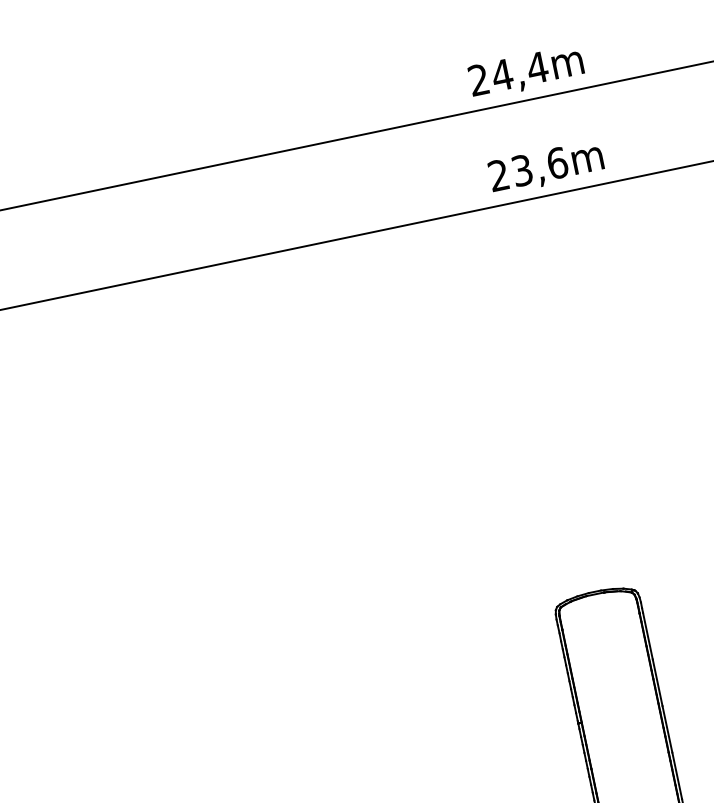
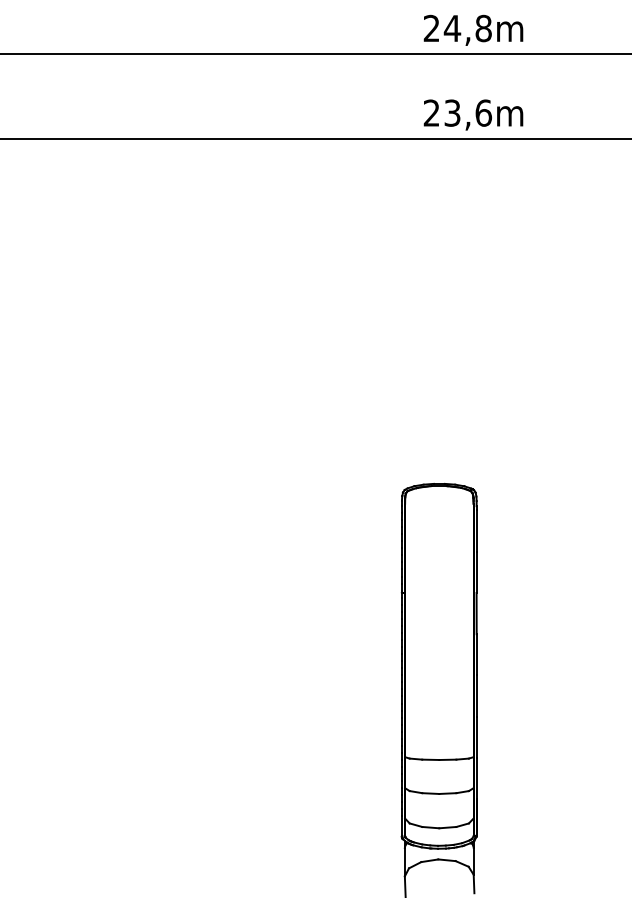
text: (537, 67) -> (483, 28), 24,4m -> 24,8m

